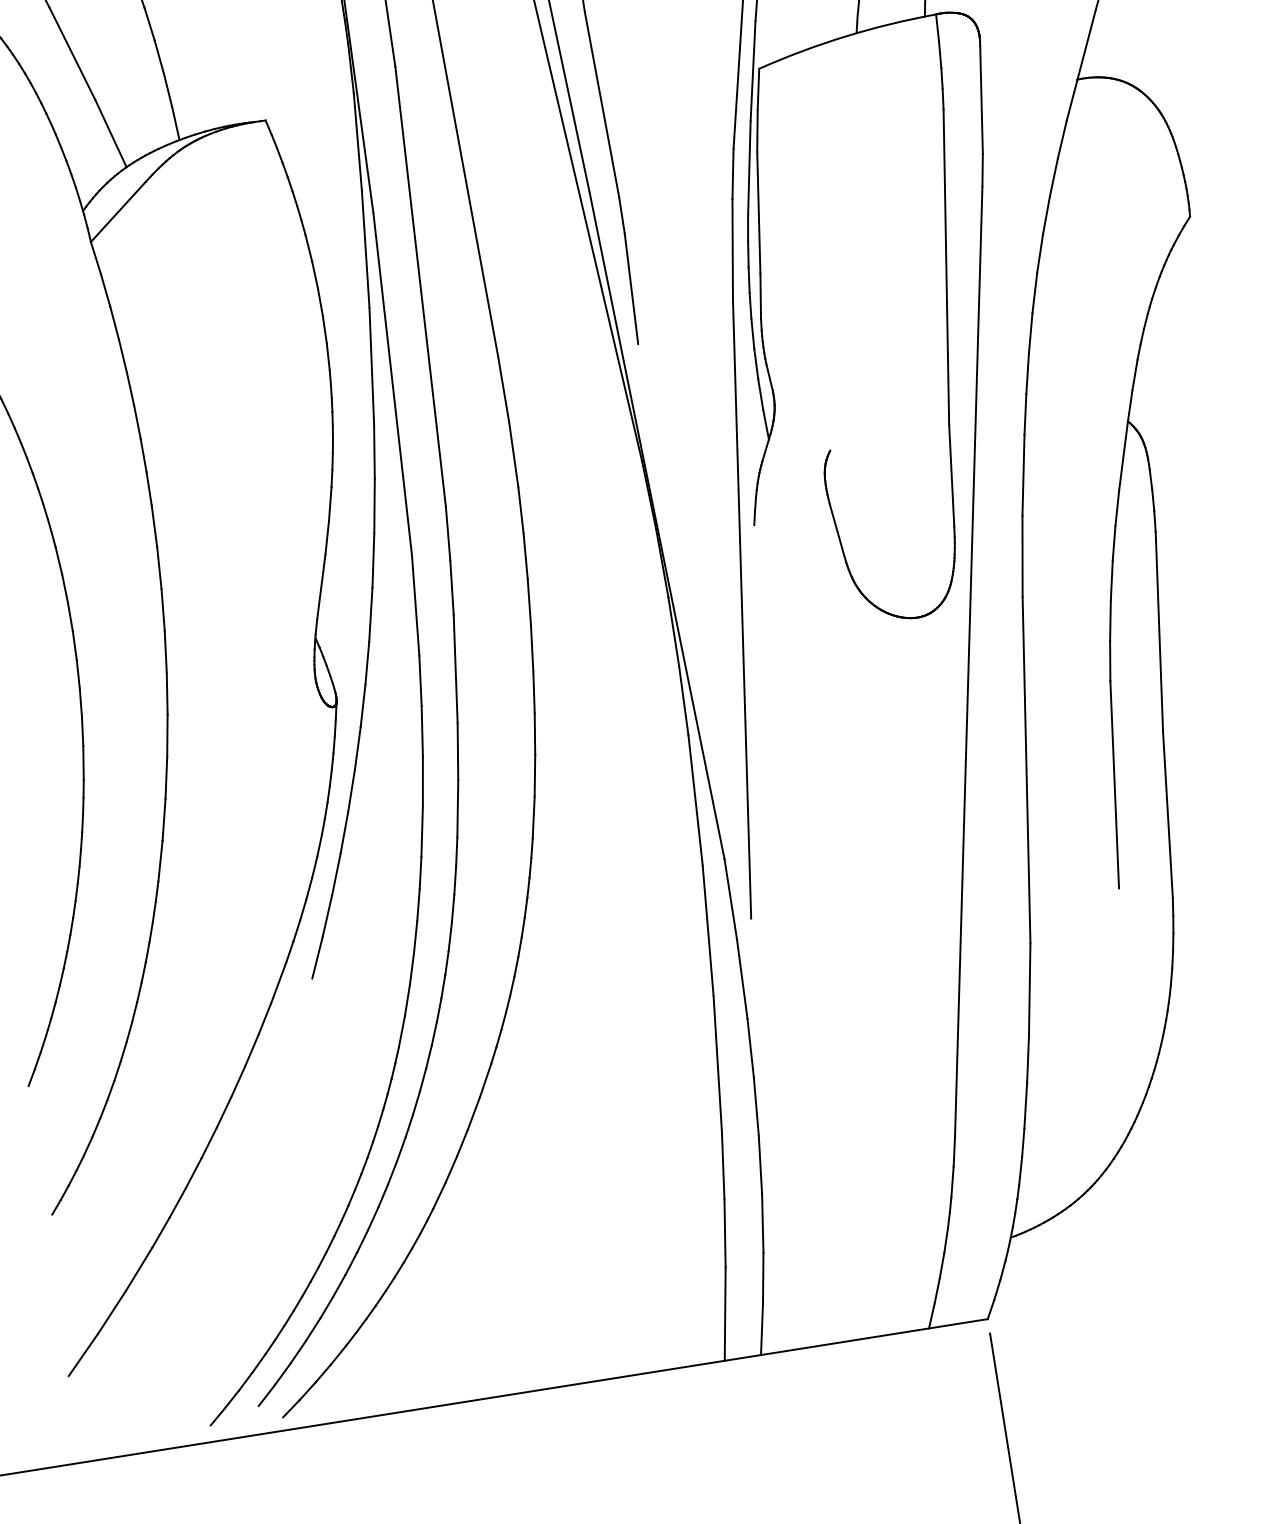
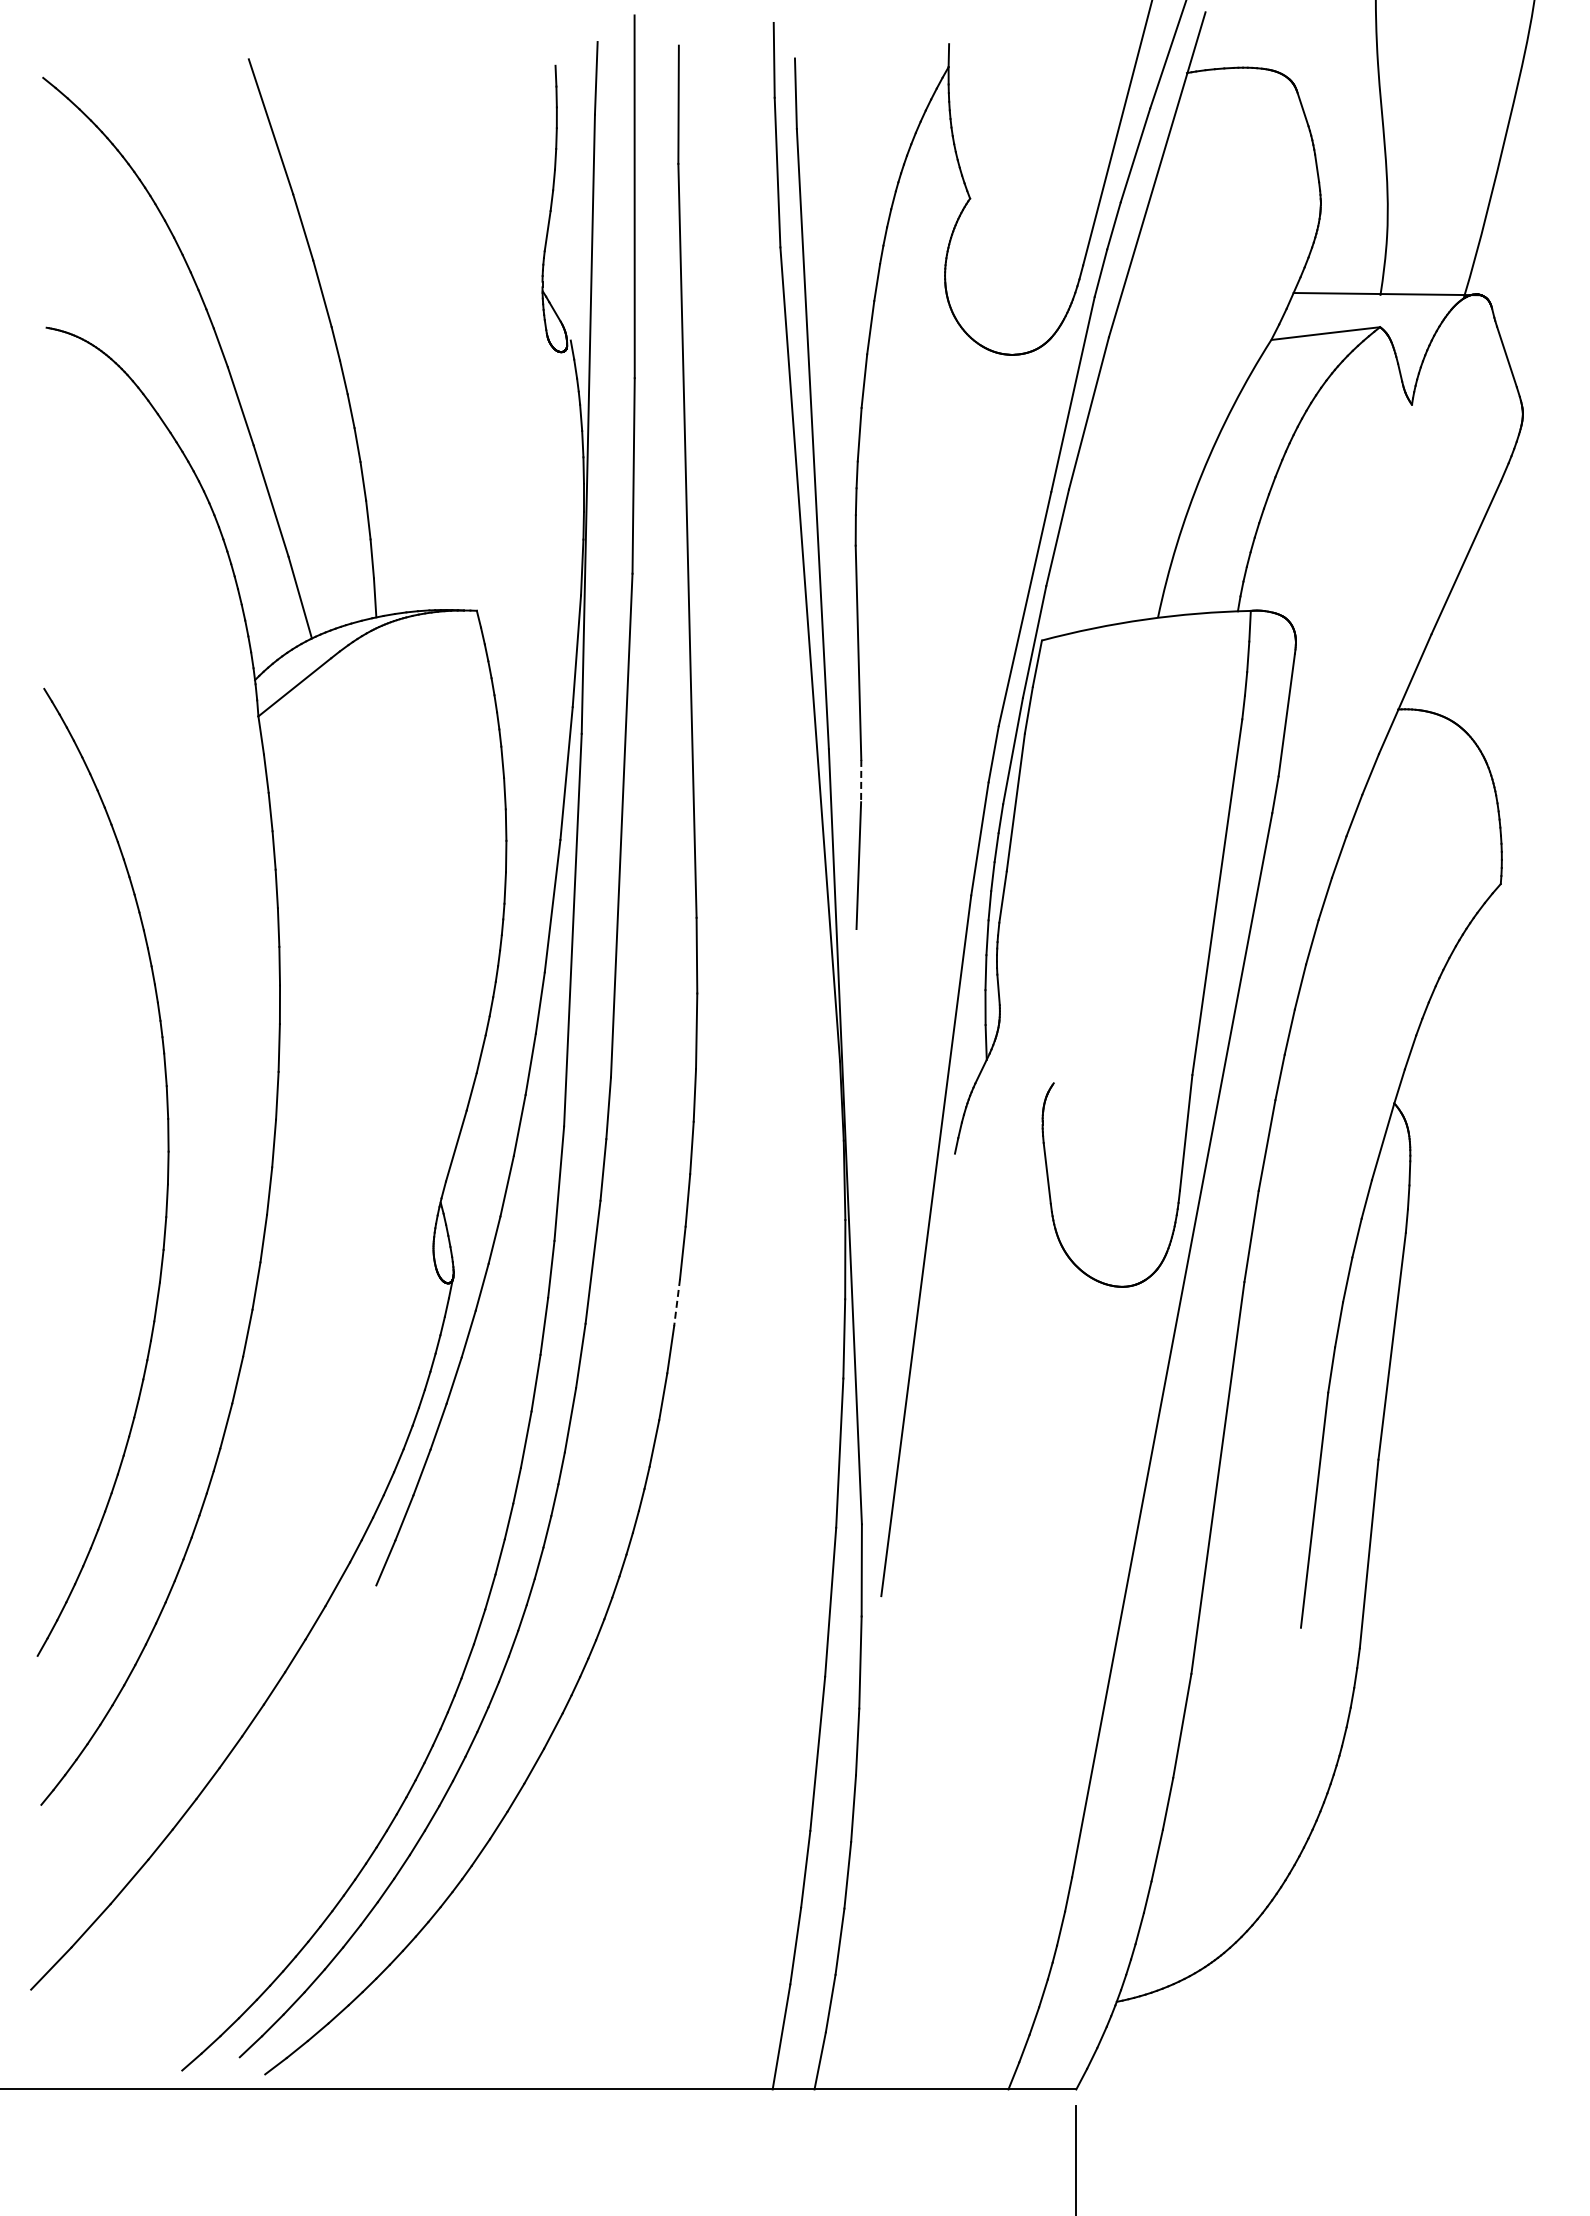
line: (622, 215) -> (861, 781), solid -> dashed
line: (534, 692) -> (677, 1302), solid -> dashed

